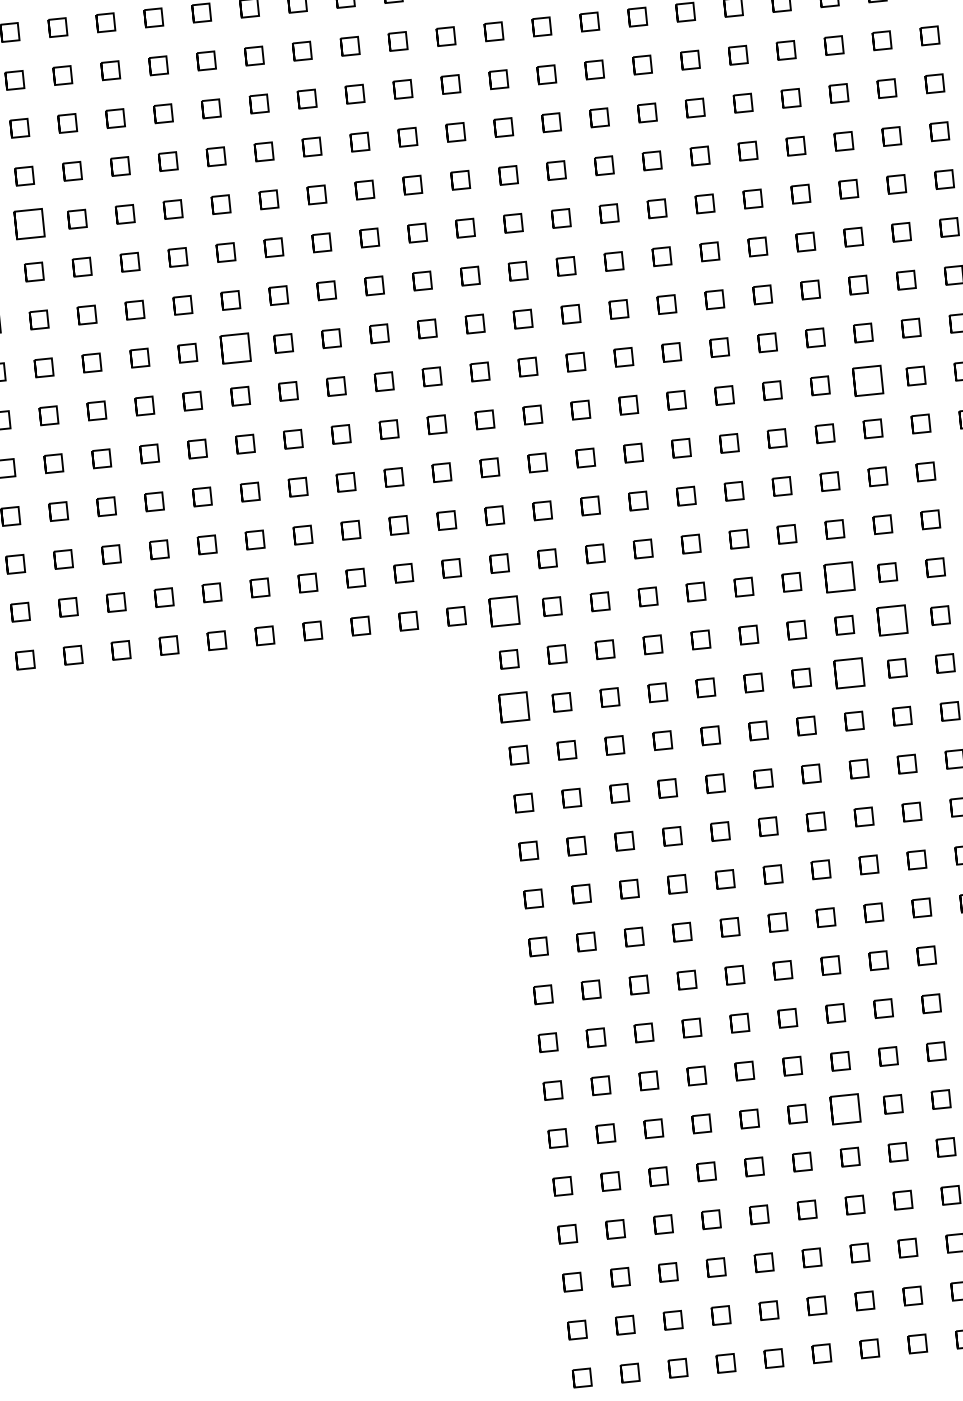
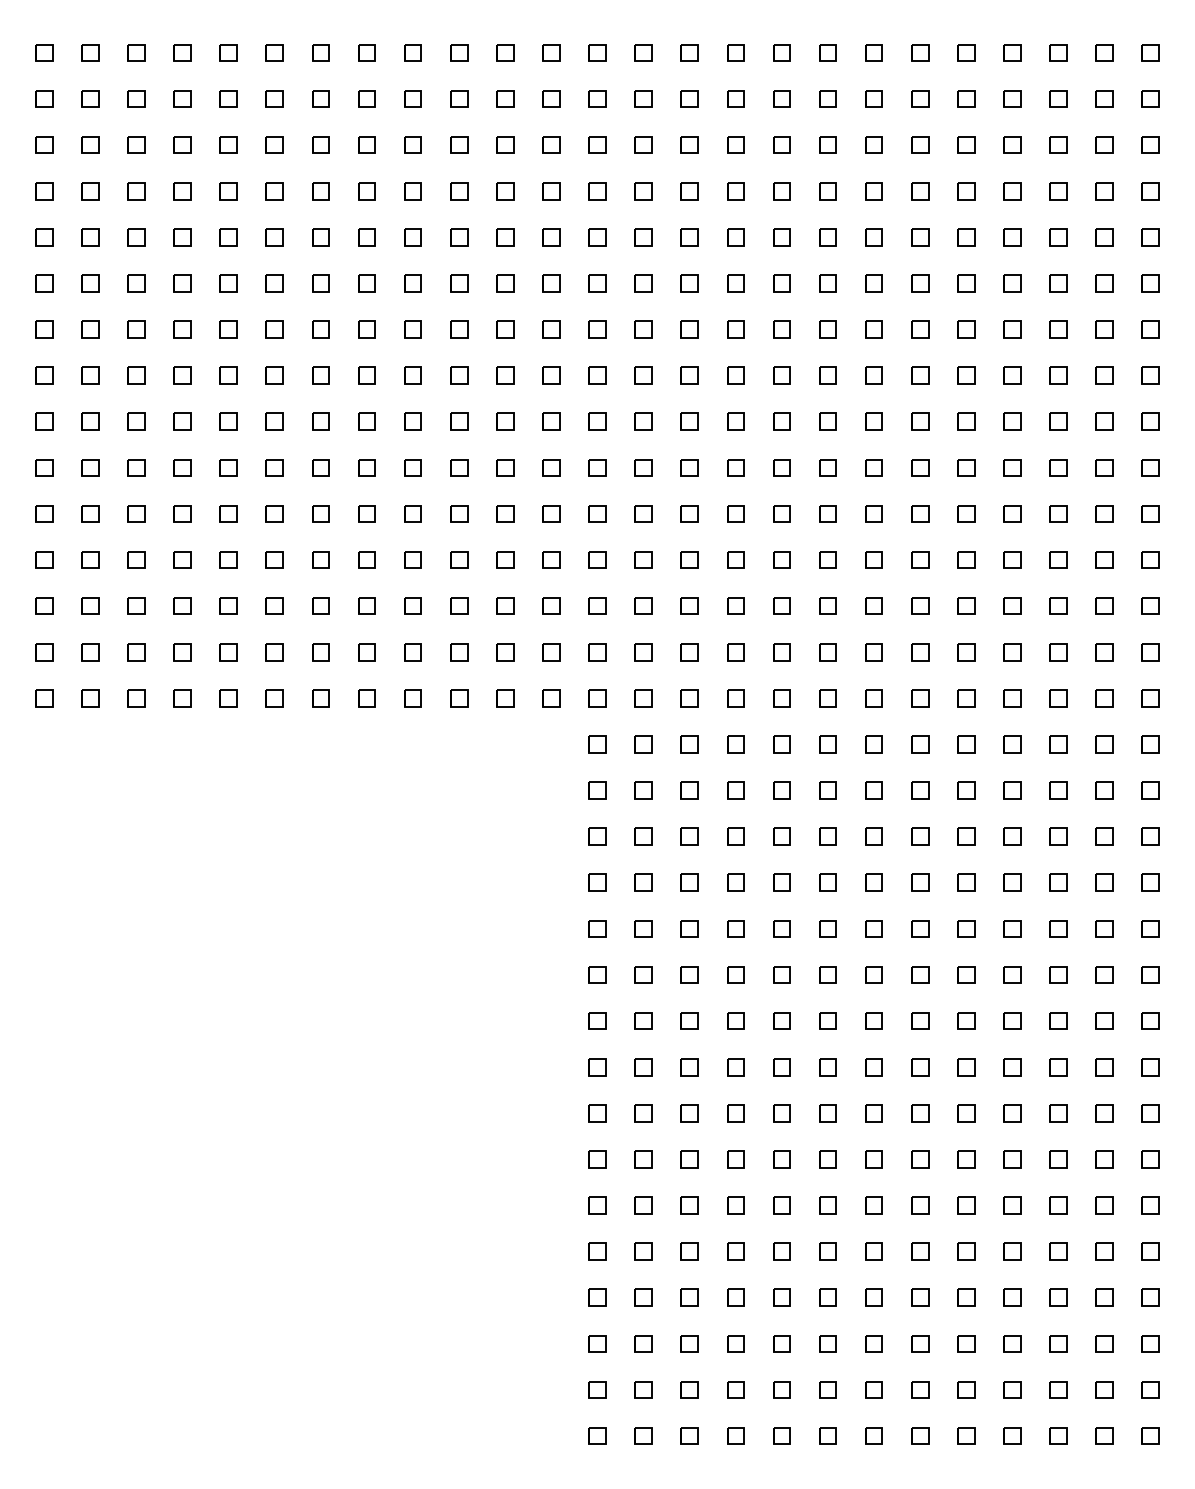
part: (29, 224) -> (182, 283), size x0.62
part: (235, 348) -> (366, 421), size x0.62
part: (868, 380) -> (966, 513), size x0.62
part: (840, 577) -> (920, 698), size x0.62
part: (504, 611) -> (597, 698), size x0.62
part: (892, 620) -> (966, 744), size x0.62
part: (849, 673) -> (920, 790), size x0.62
part: (514, 707) -> (597, 790), size x0.62
part: (844, 1109) -> (873, 1205), size x0.62

